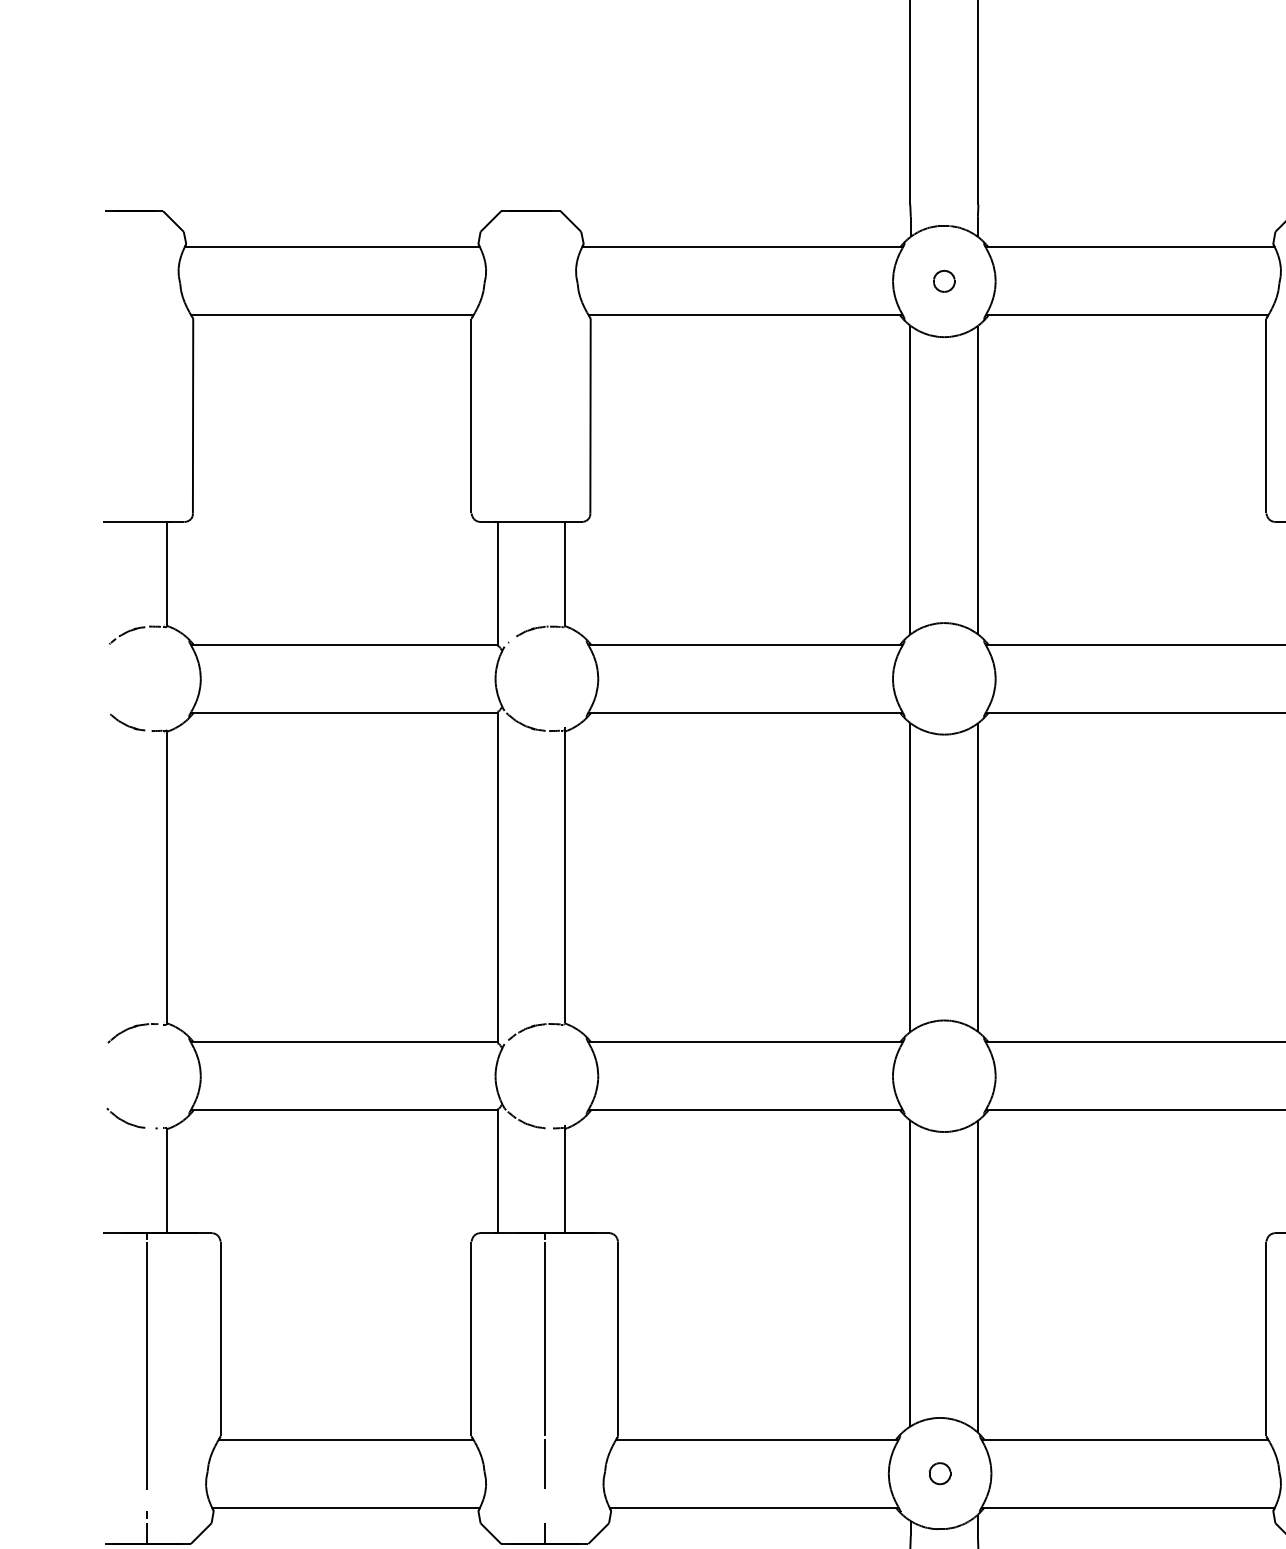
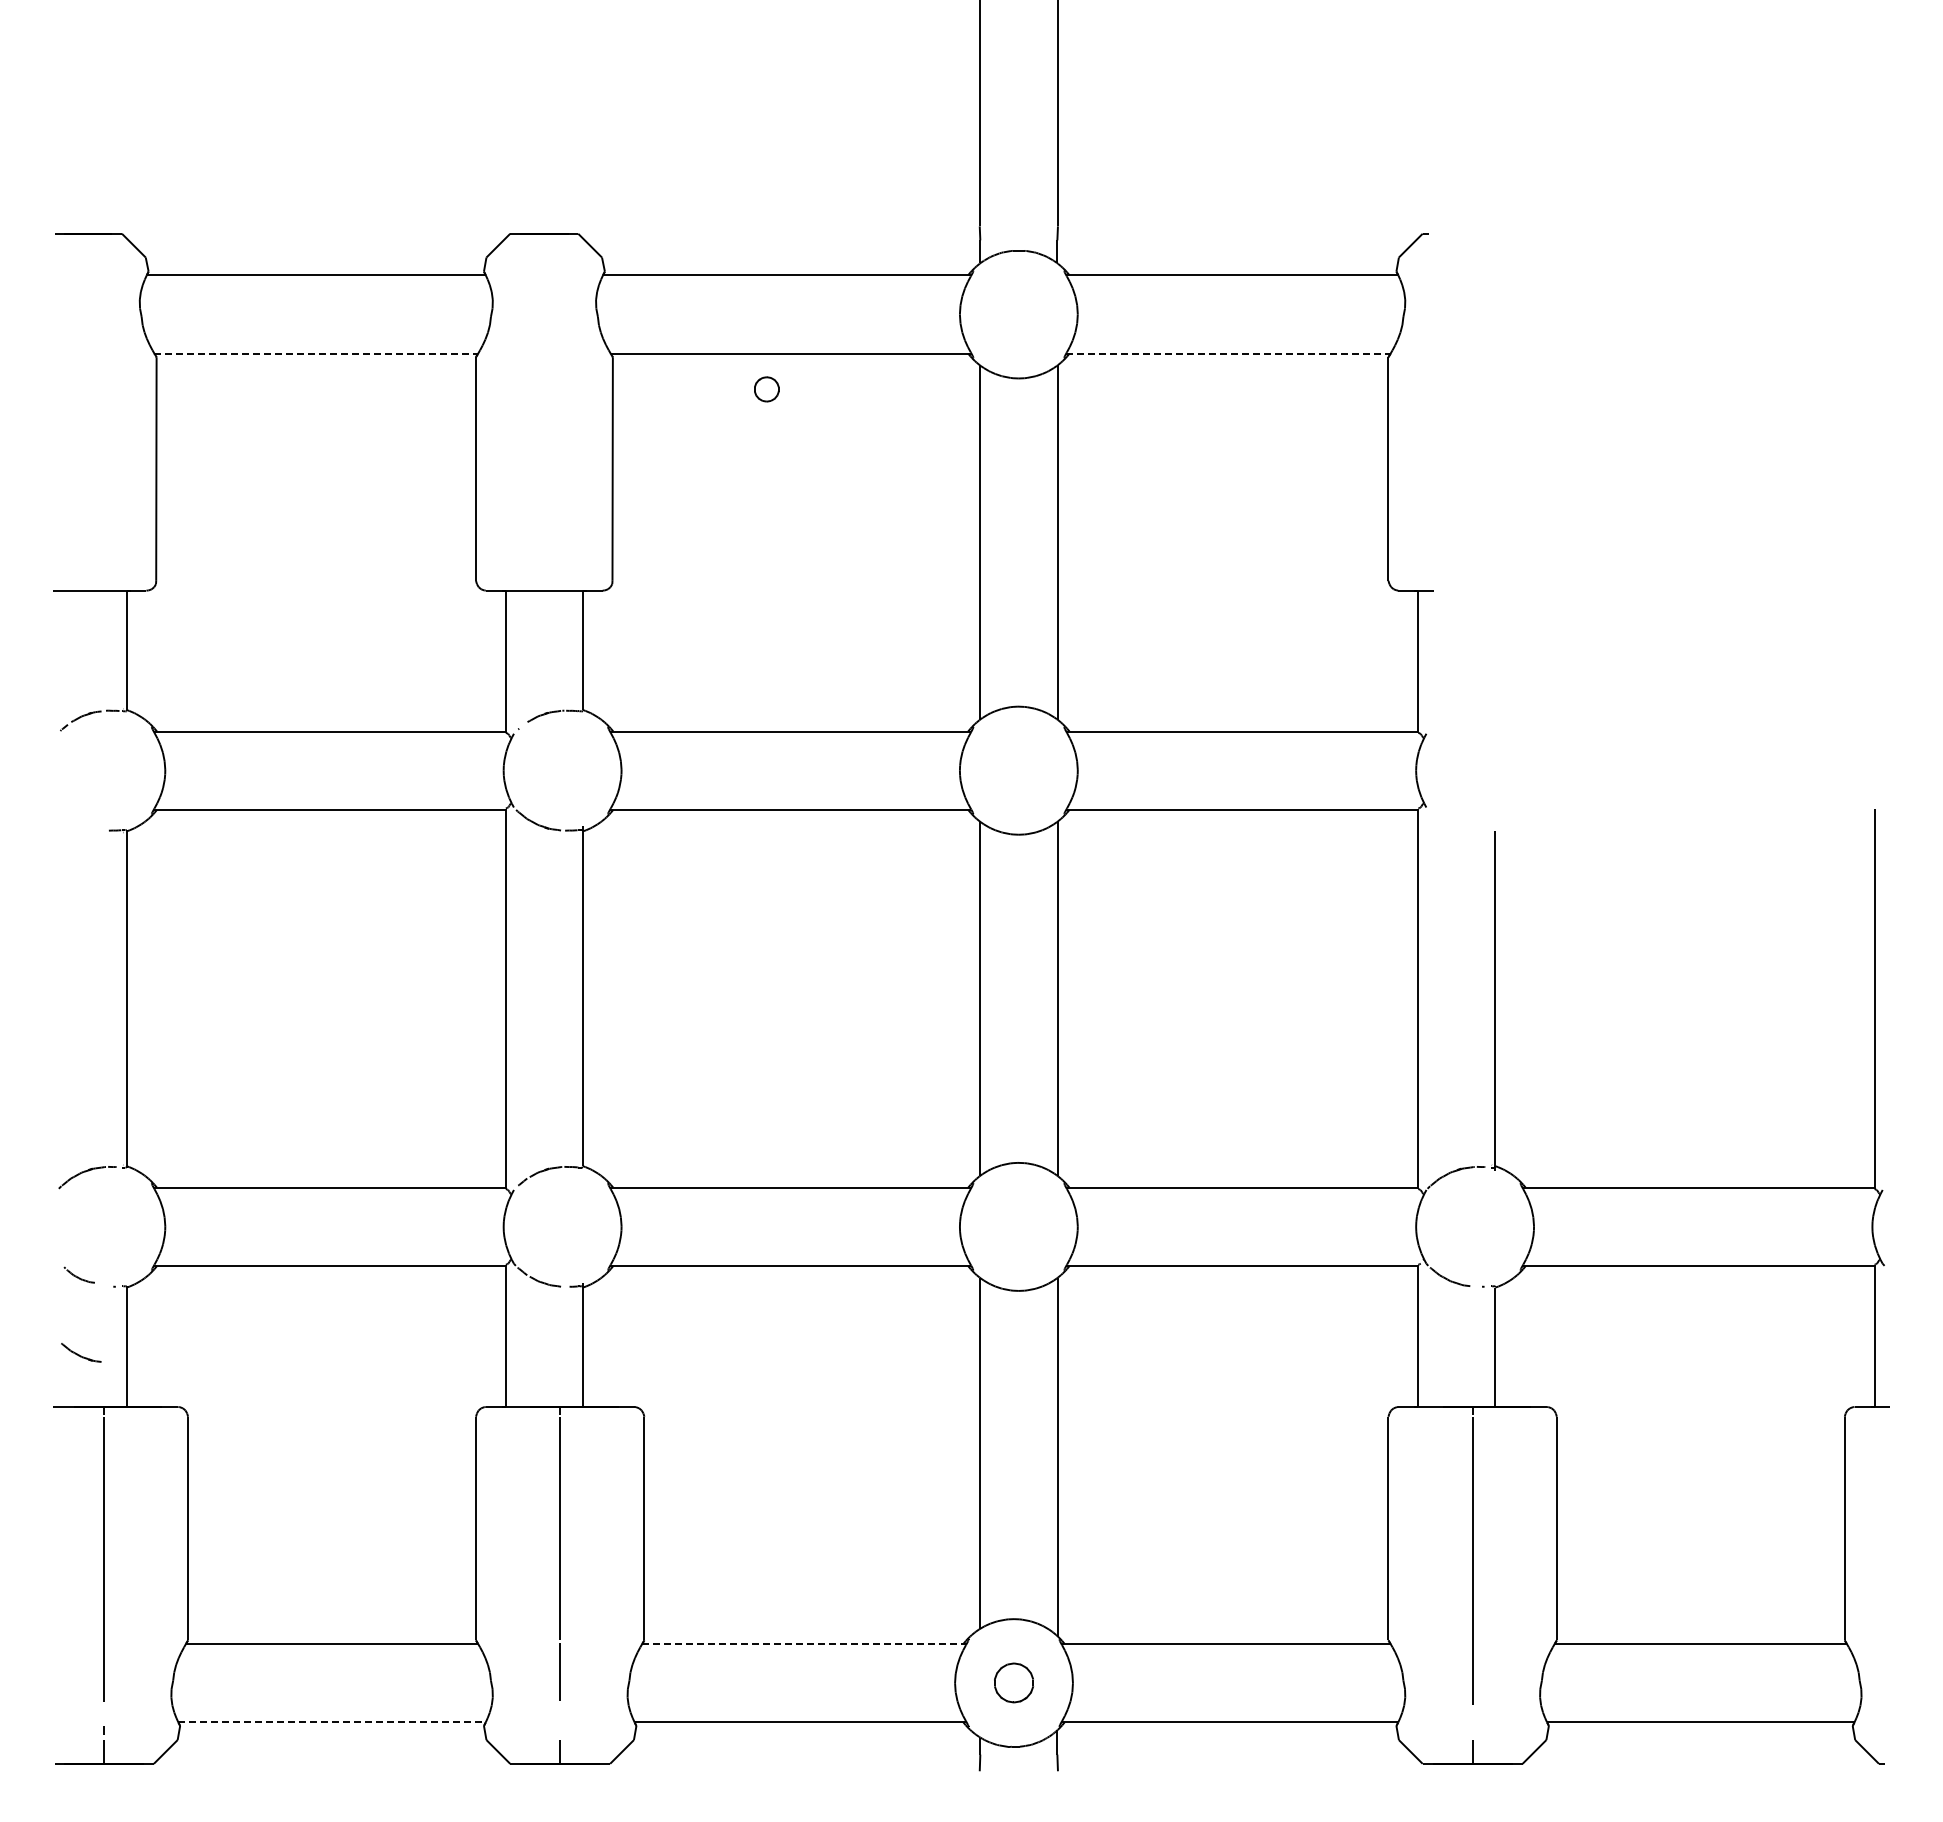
part: (944, 281) -> (766, 389), moved
line: (332, 315) -> (316, 353), solid -> dashed
line: (1126, 315) -> (1228, 353), solid -> dashed
part: (127, 722) -> (81, 1352), moved
part: (126, 1117) -> (79, 1274), size x0.7
line: (757, 1440) -> (804, 1644), solid -> dashed
part: (939, 1473) -> (1013, 1683), size x1.6
line: (346, 1507) -> (332, 1722), solid -> dashed

